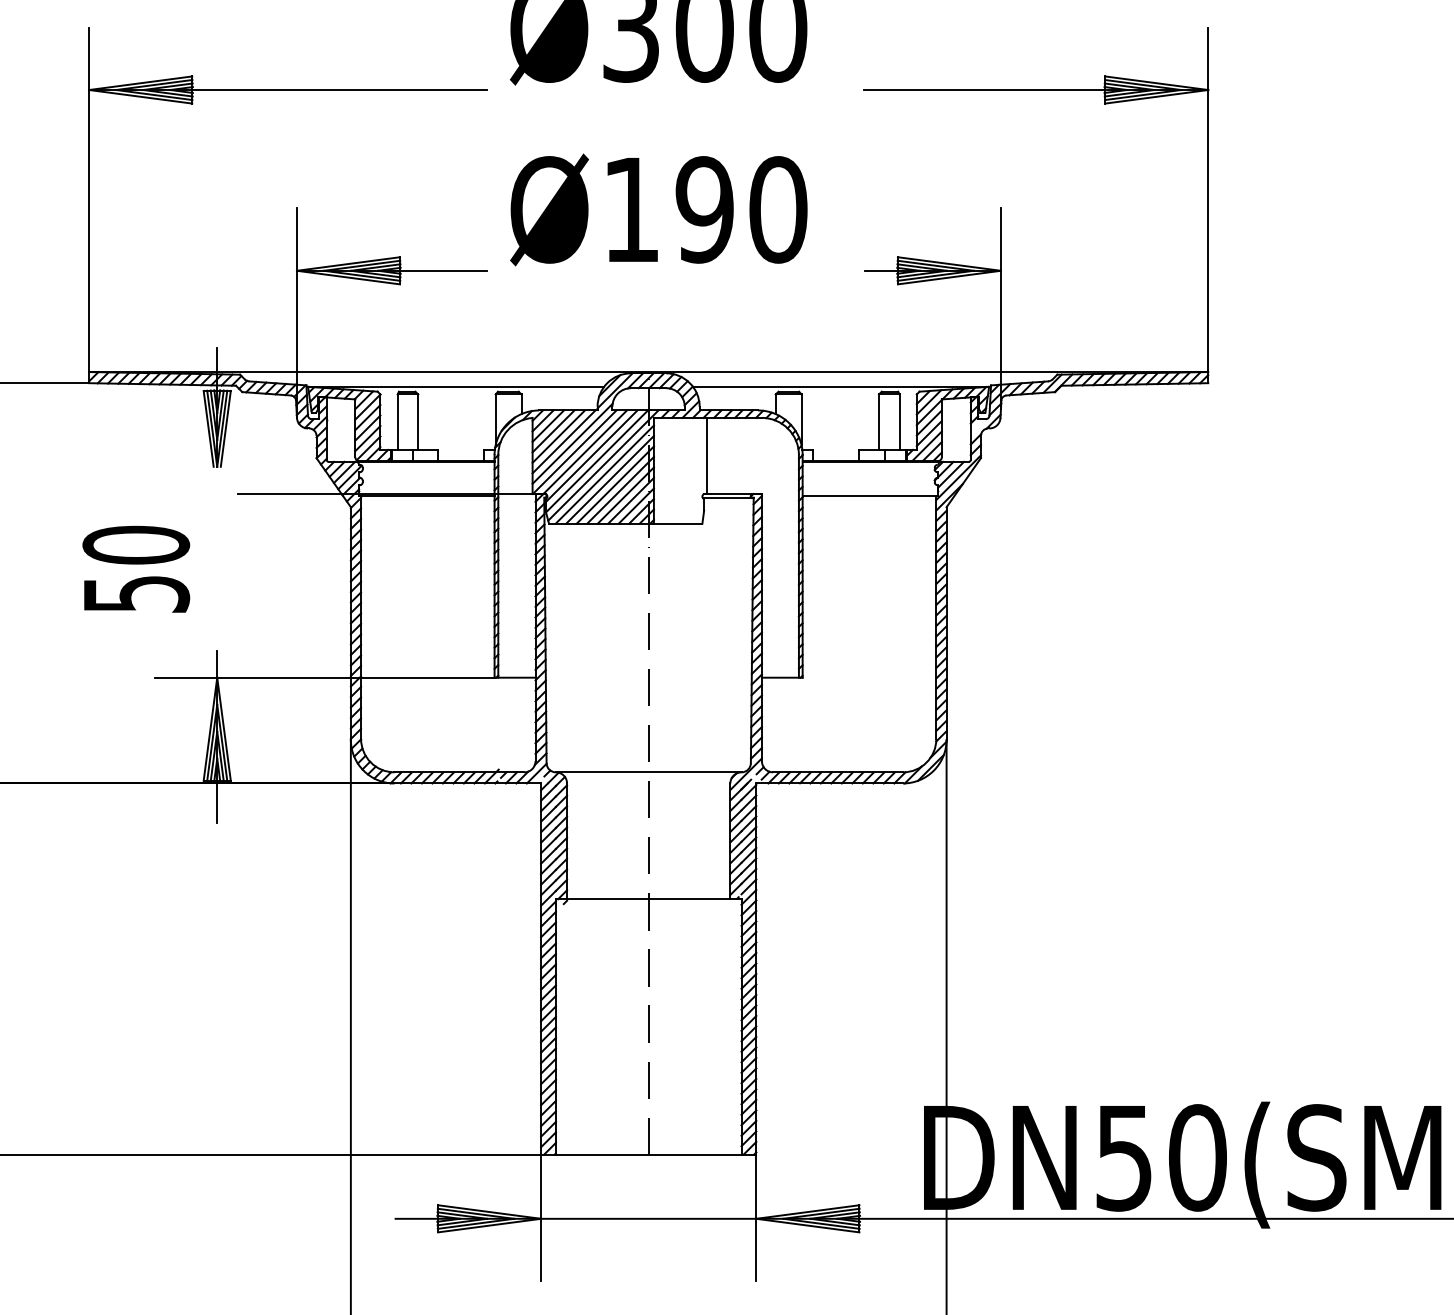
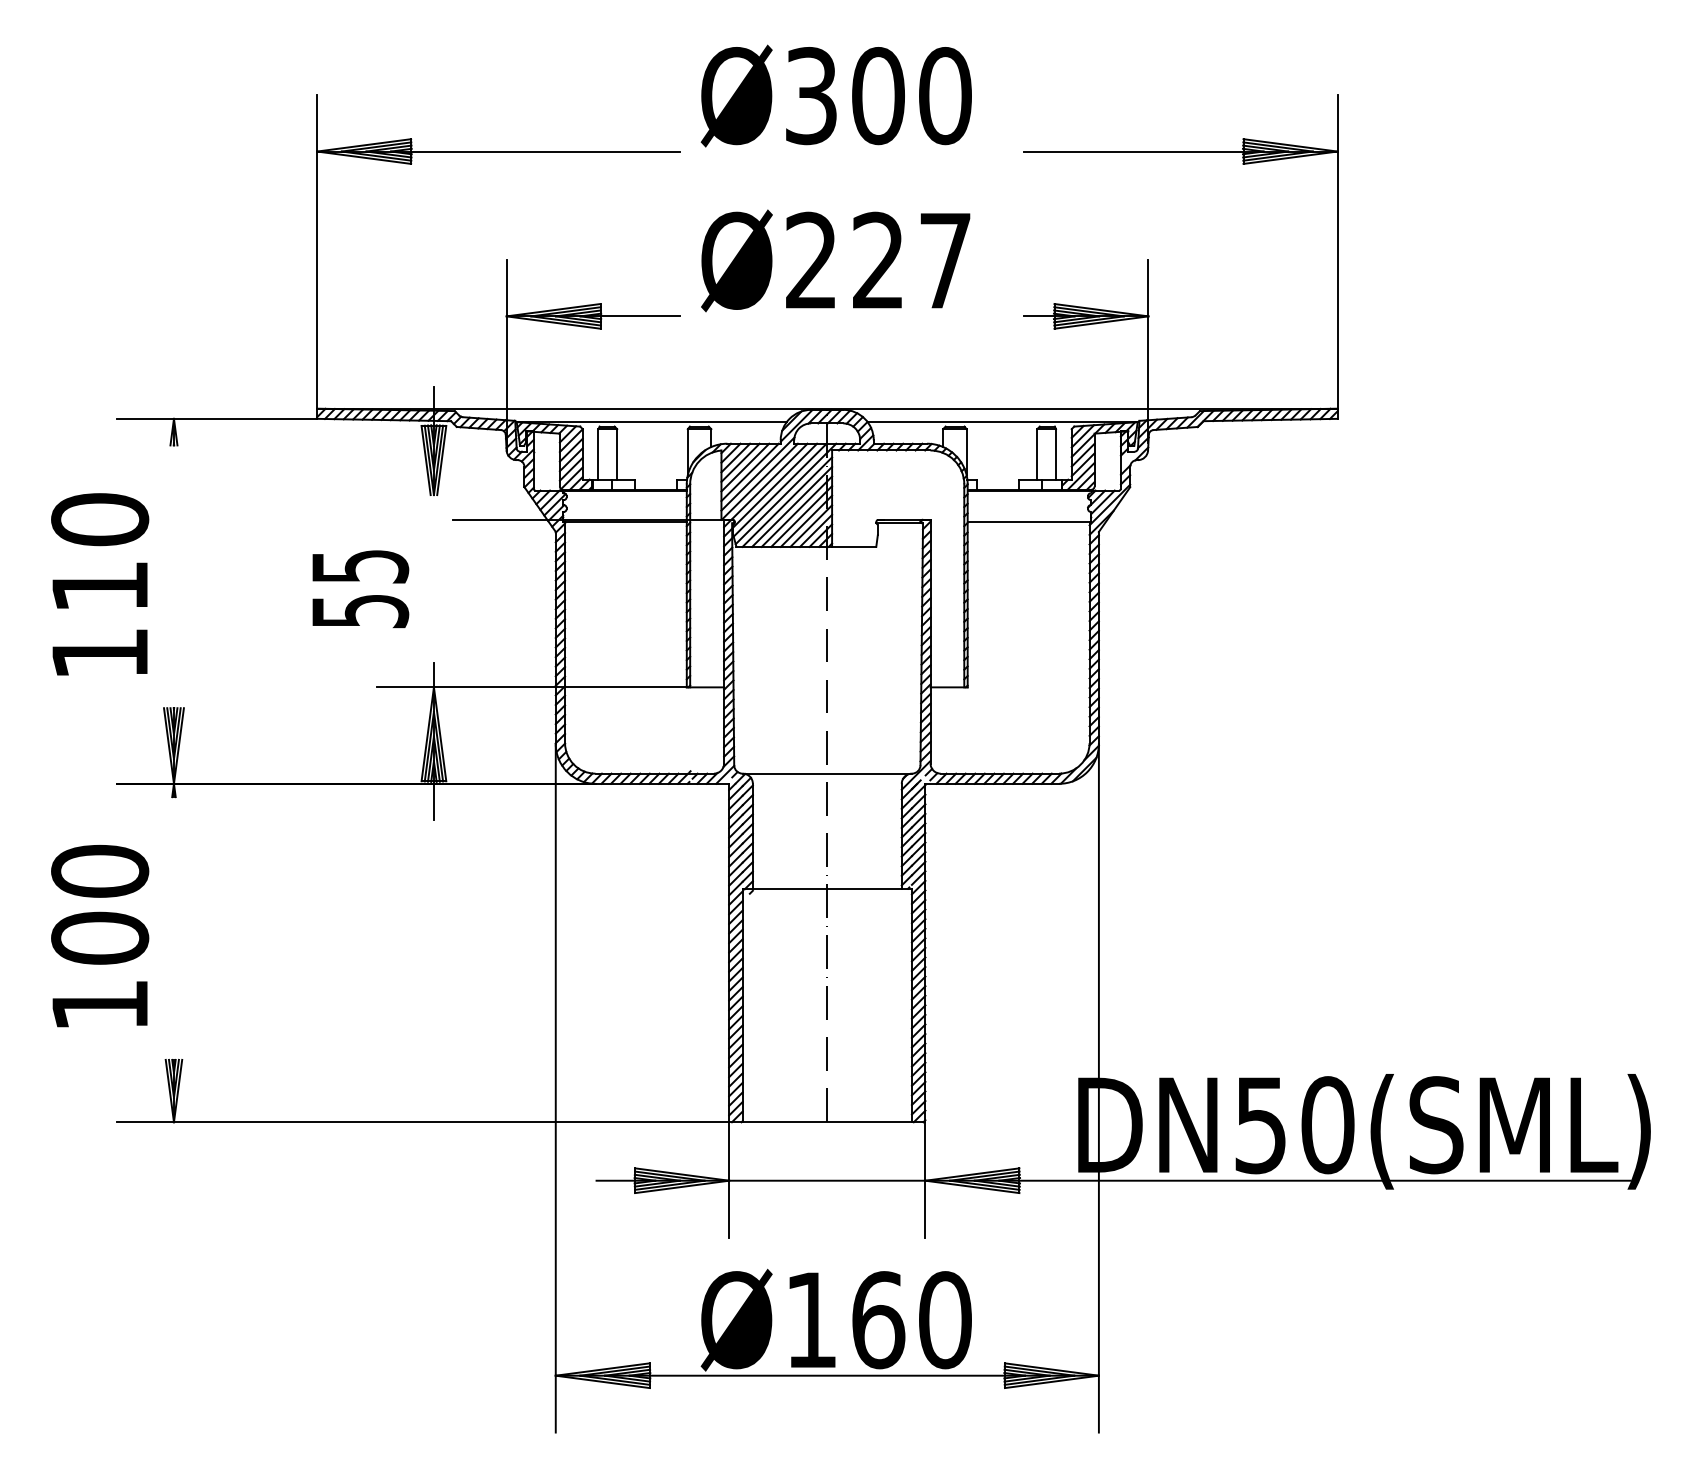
text: (705, 209) -> (879, 260), Ø190 -> Ø227
line: (707, 455) -> (880, 484), removed
text: (136, 545) -> (360, 566), 50 -> 55

